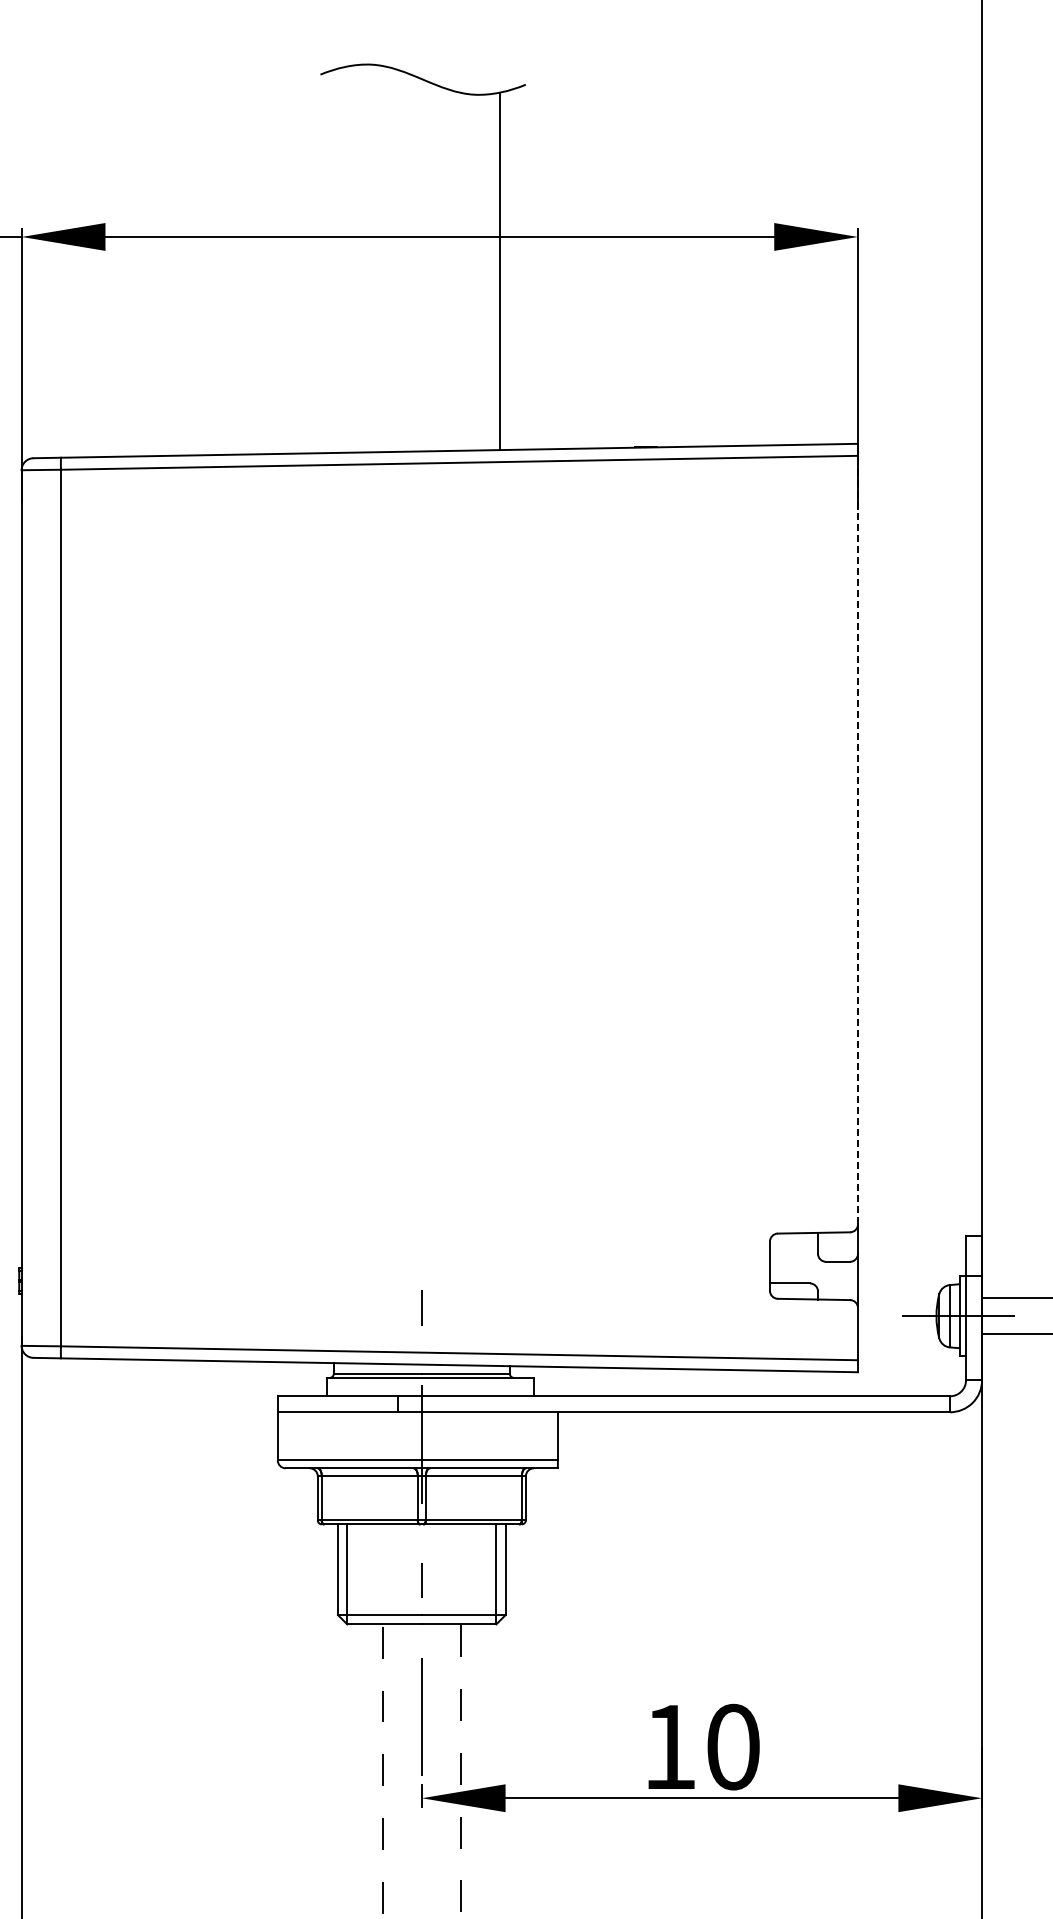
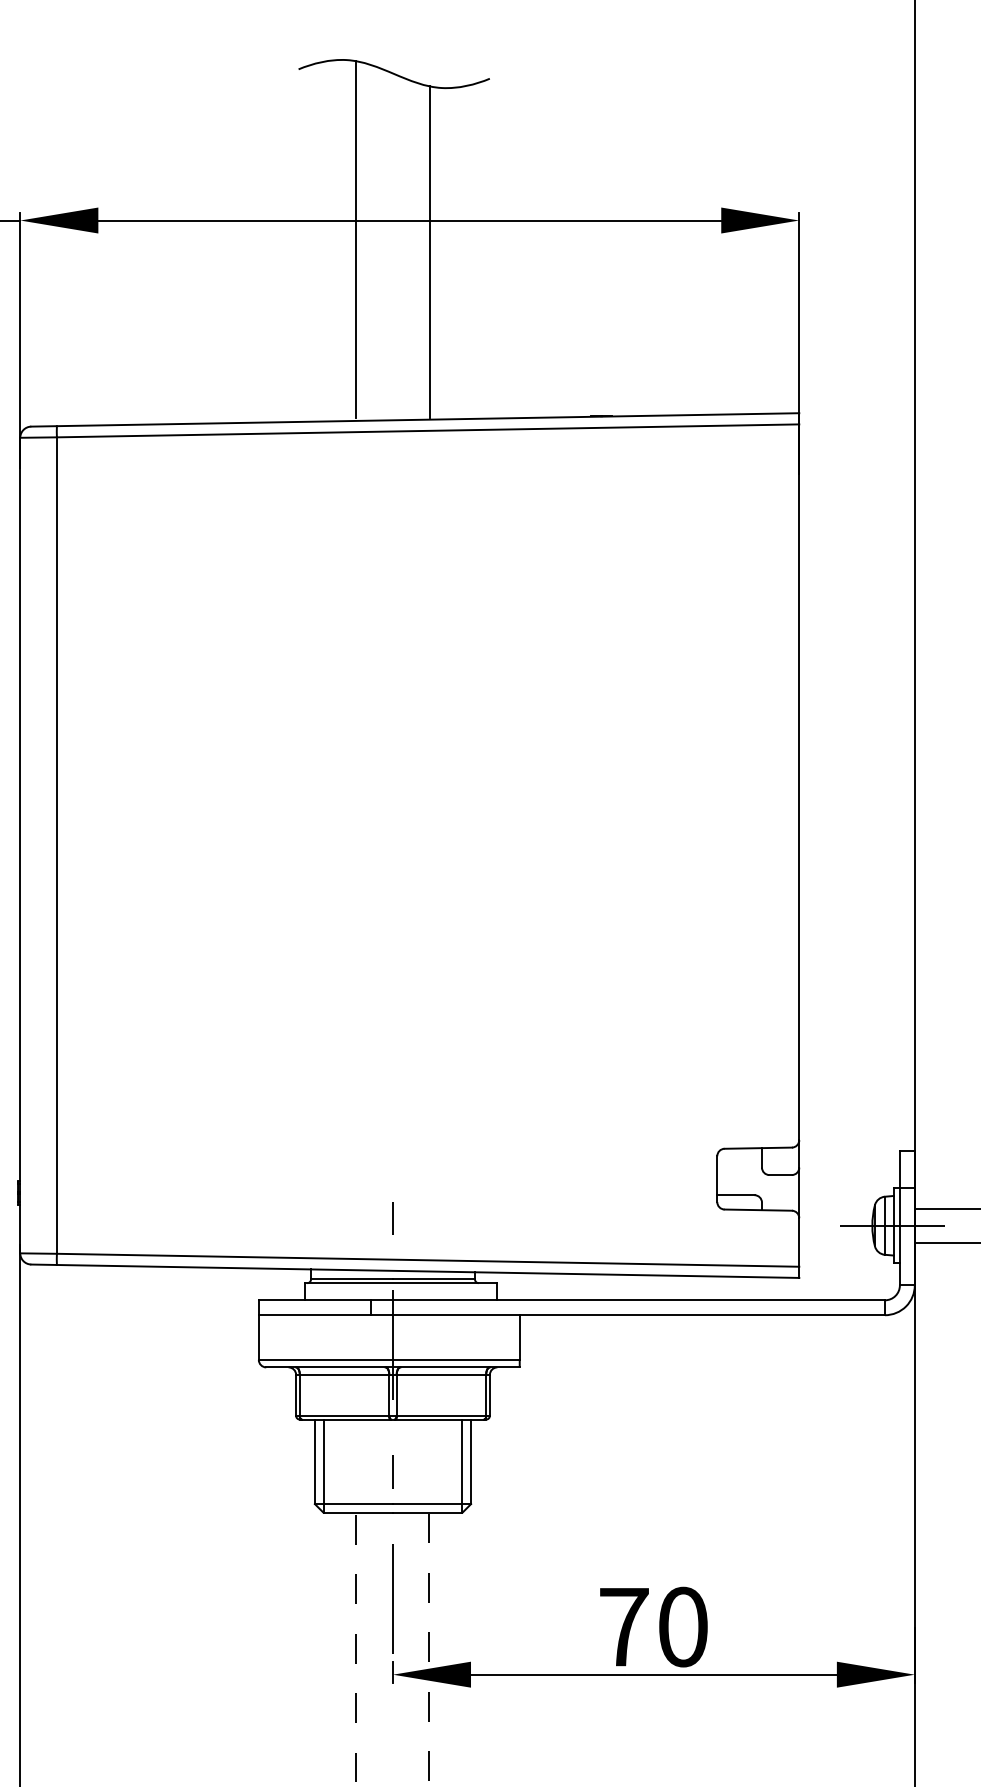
line: (382, 257) -> (356, 239), added
line: (500, 270) -> (429, 251), moved
line: (858, 839) -> (799, 781), dashed -> solid
text: (670, 1746) -> (624, 1626), 10 -> 70

